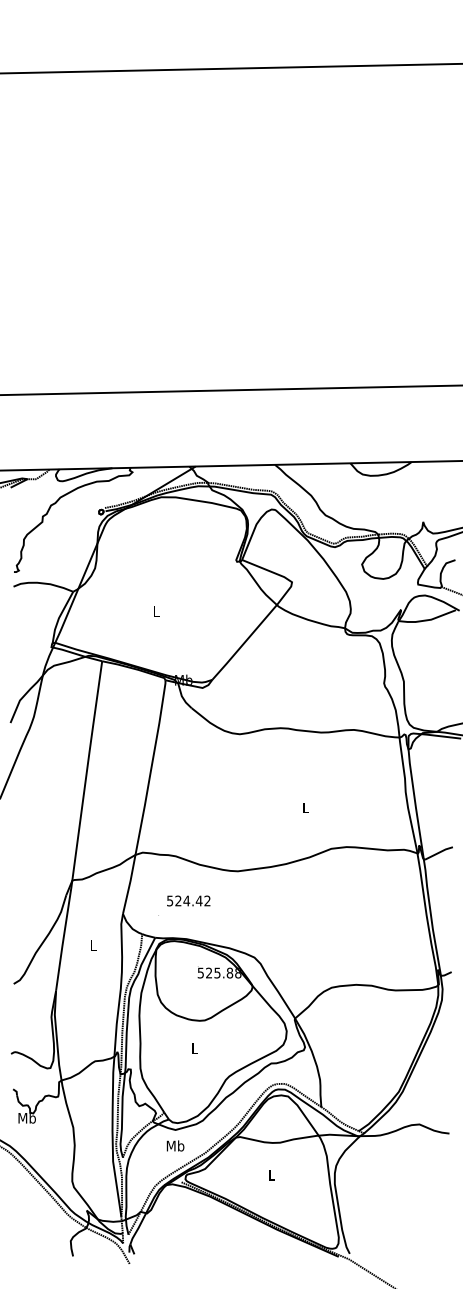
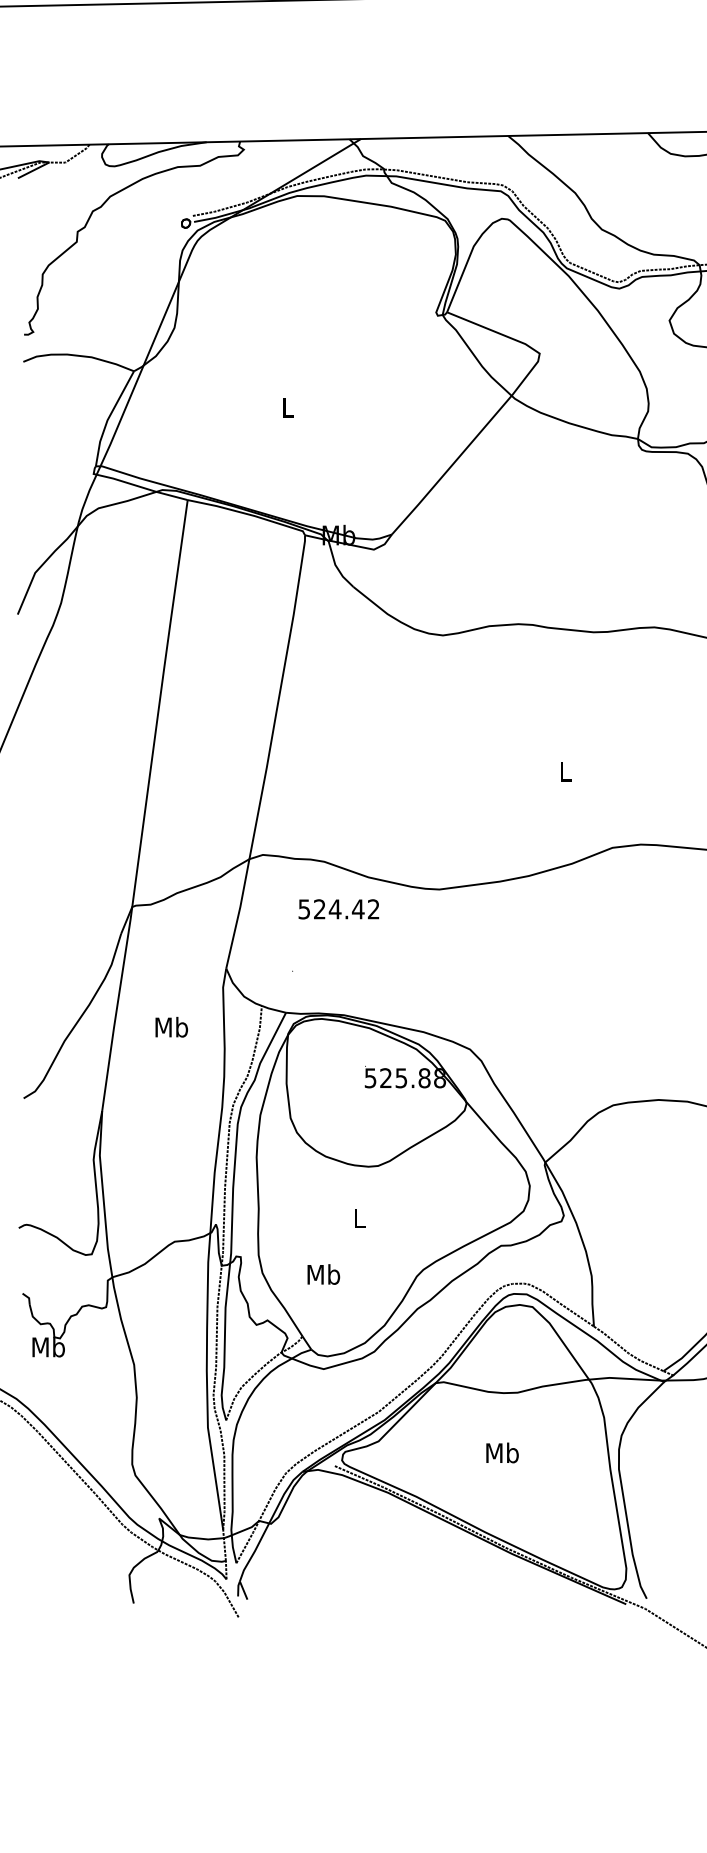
text: (188, 900) -> (338, 908), moved
text: (93, 945) -> (171, 1027), L -> Mb
text: (175, 1145) -> (323, 1273), moved
text: (271, 1174) -> (501, 1451), L -> Mb

